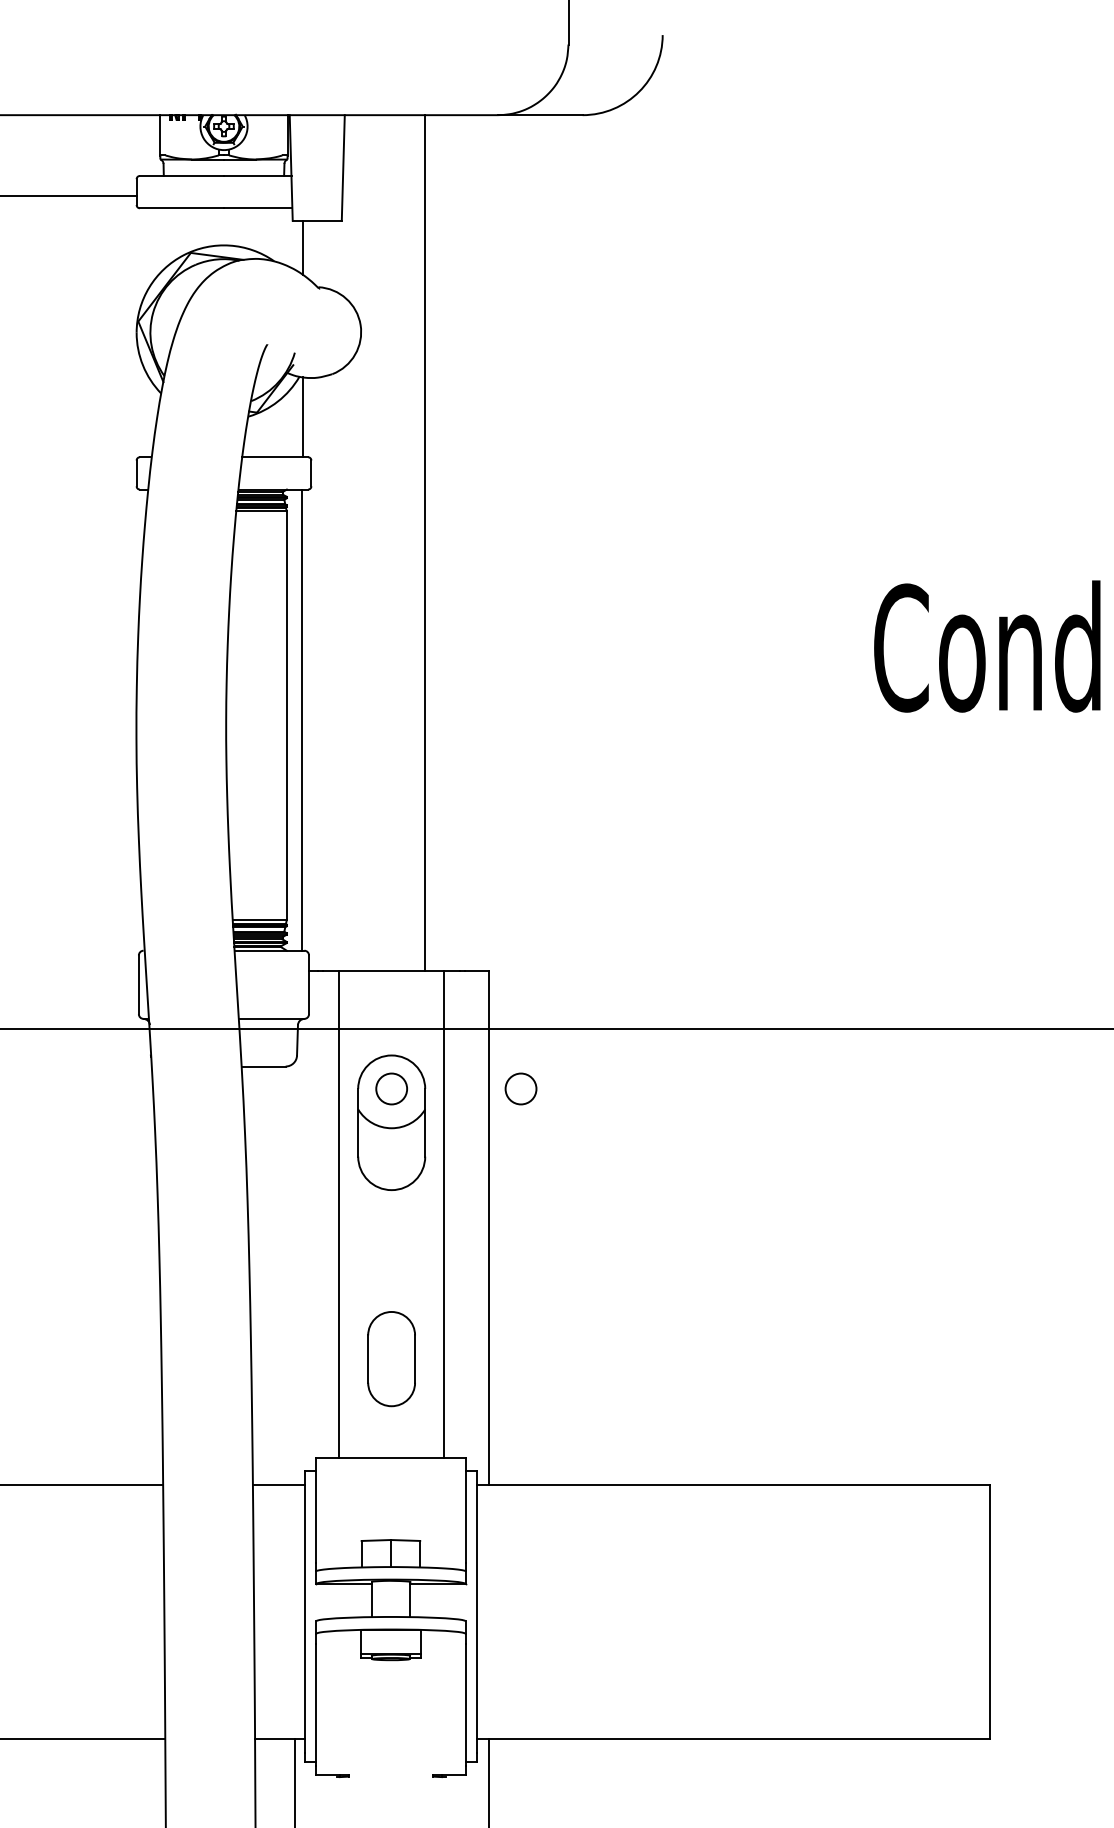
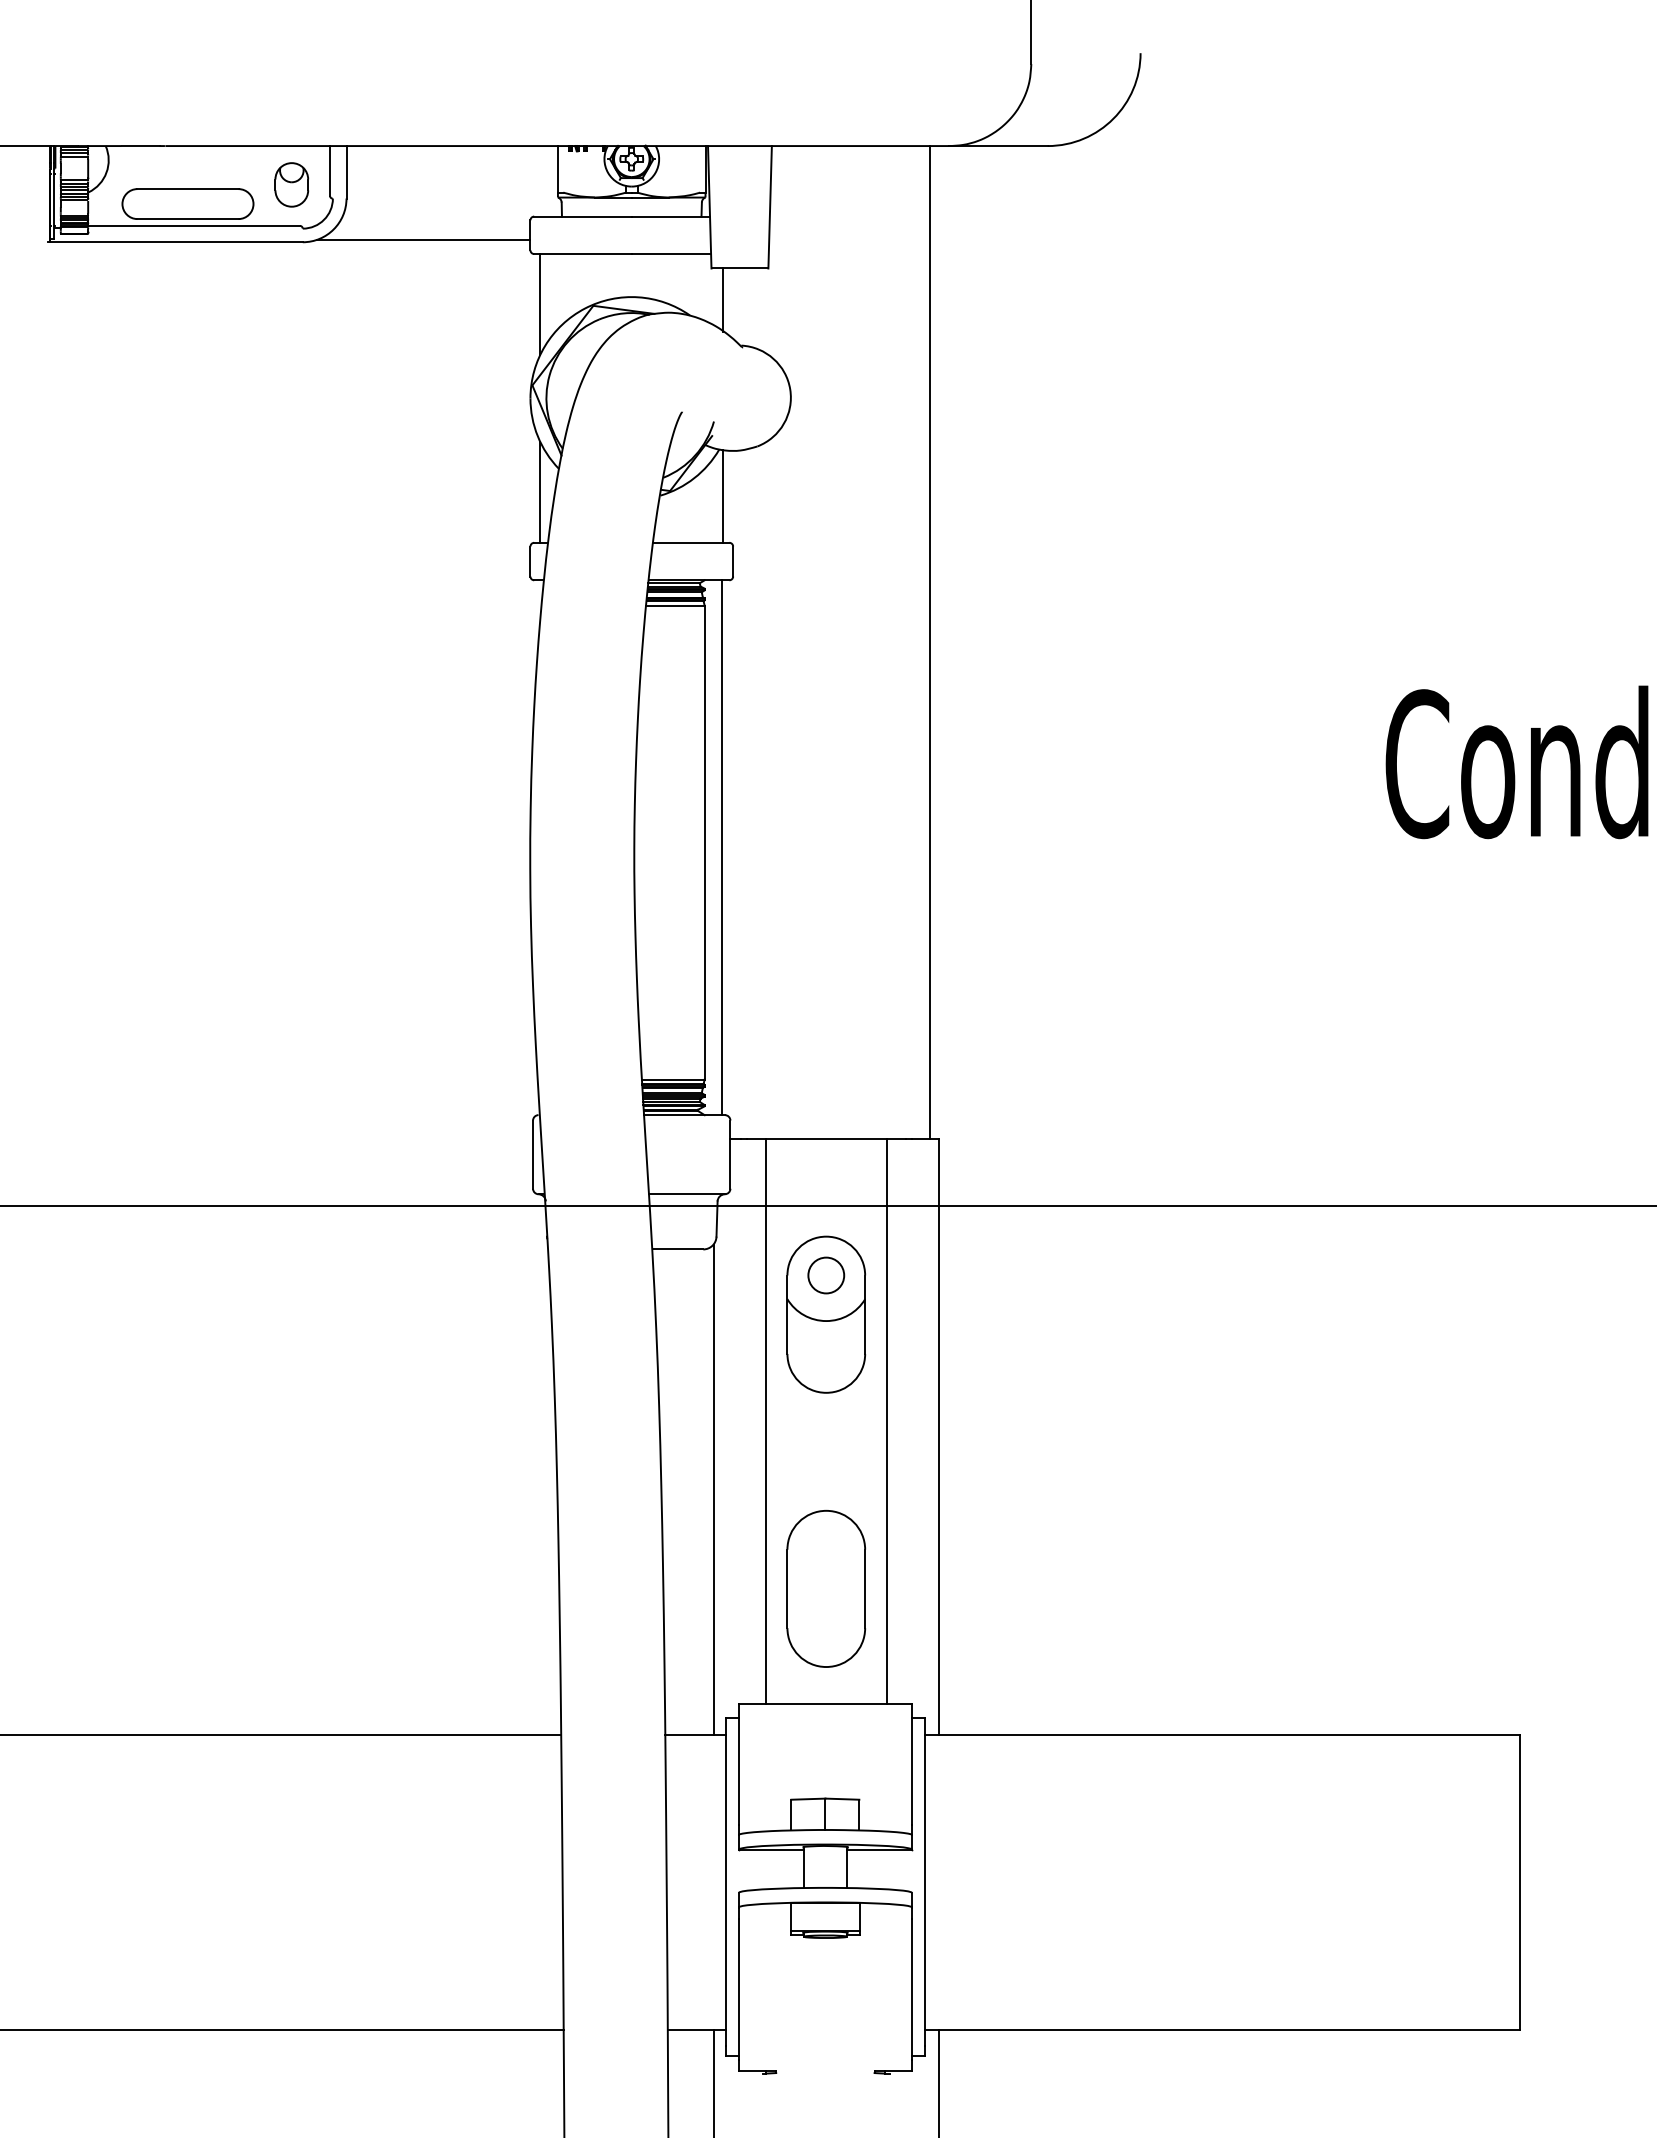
line: (145, 251) -> (540, 304), added
line: (145, 413) -> (540, 491), added
line: (425, 543) -> (930, 642), moved
circle: (521, 1088) -> (976, 1275), removed
line: (294, 1273) -> (713, 1489), added
part: (391, 1358) -> (825, 1588), size x1.43

